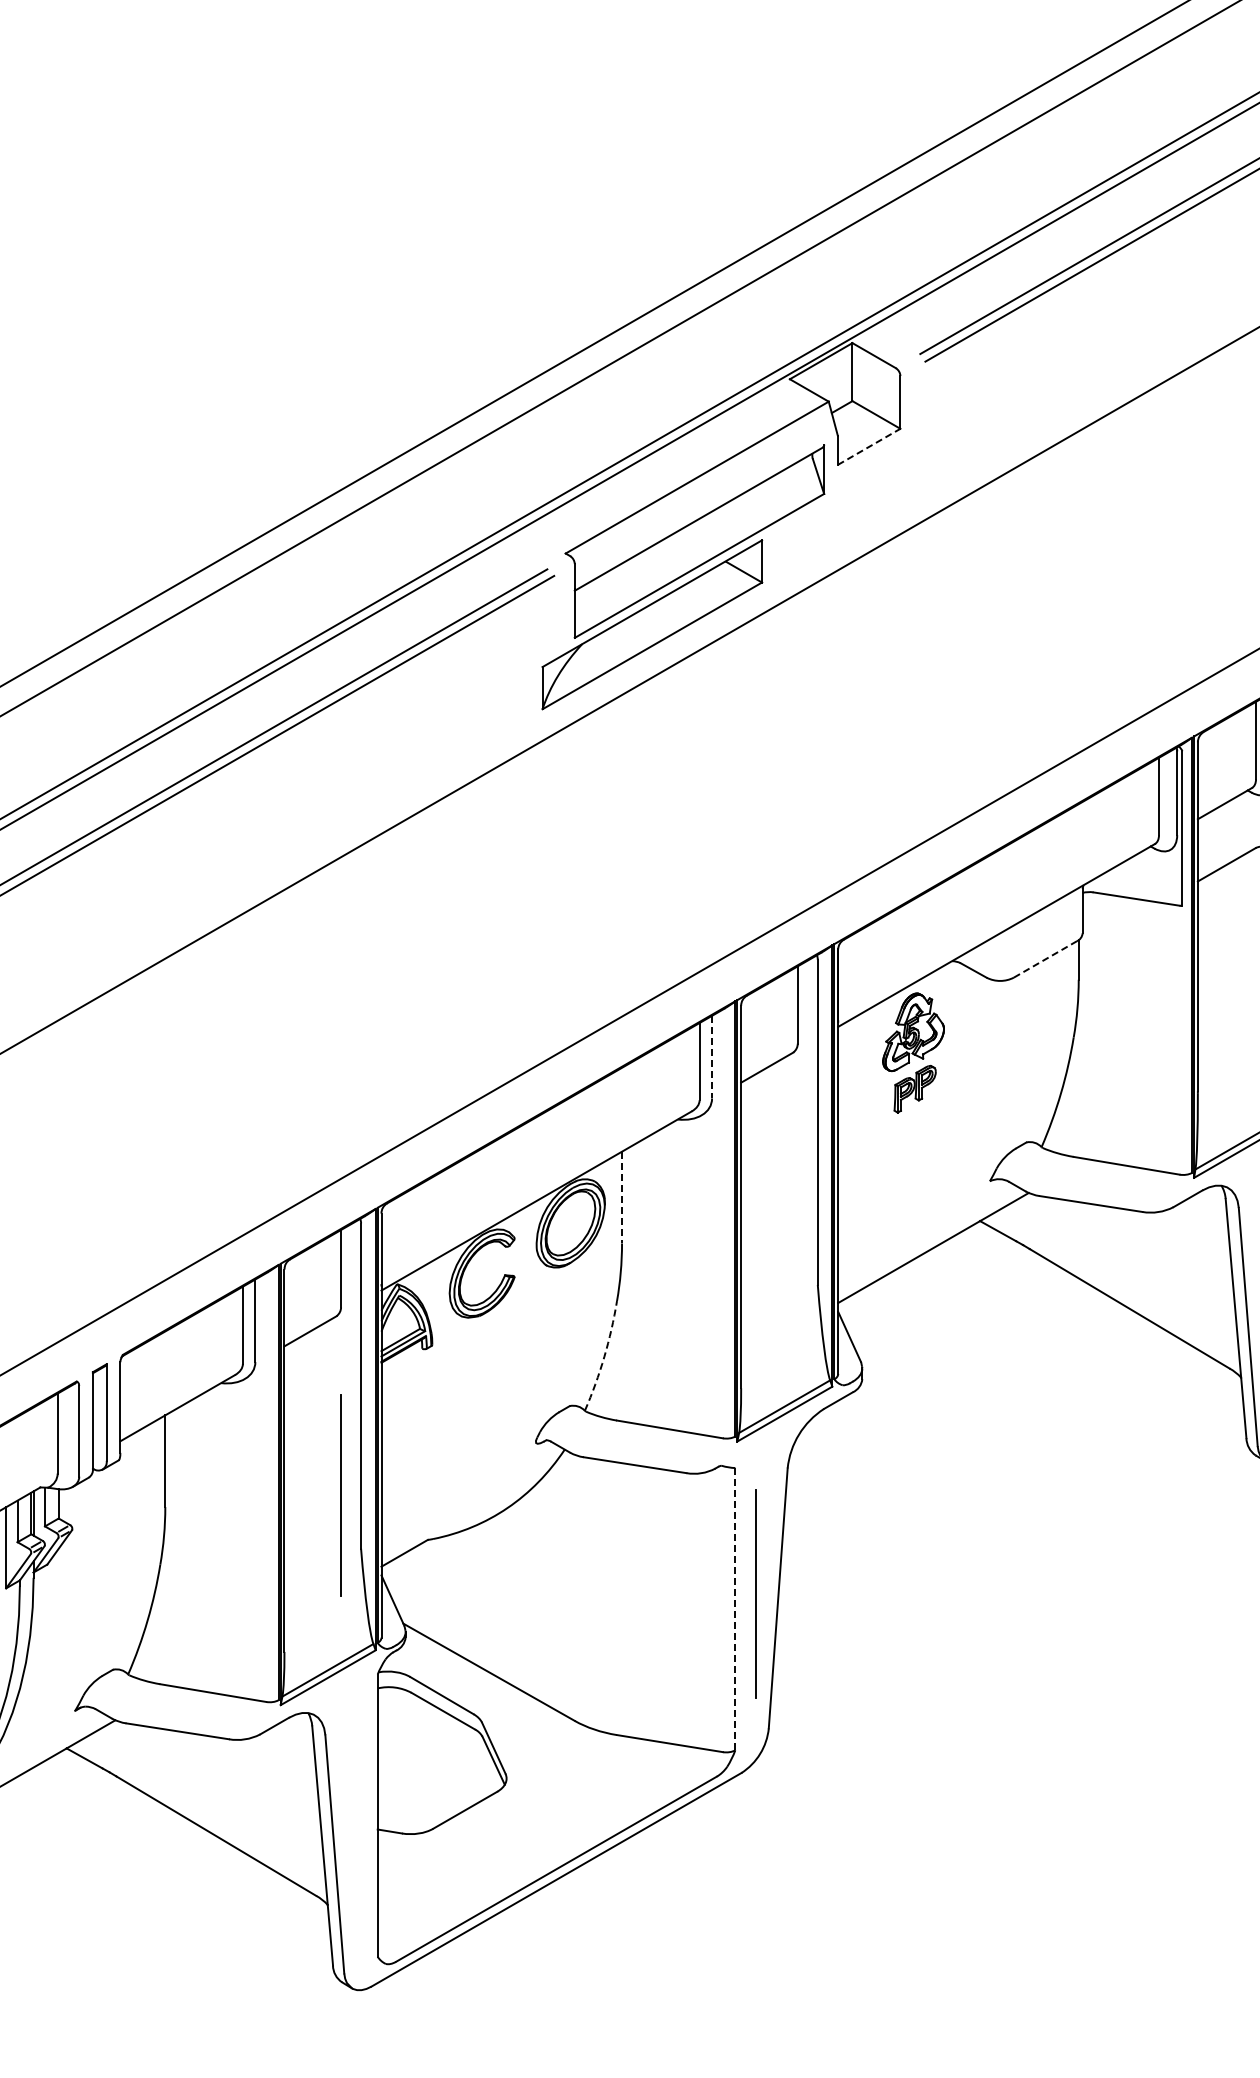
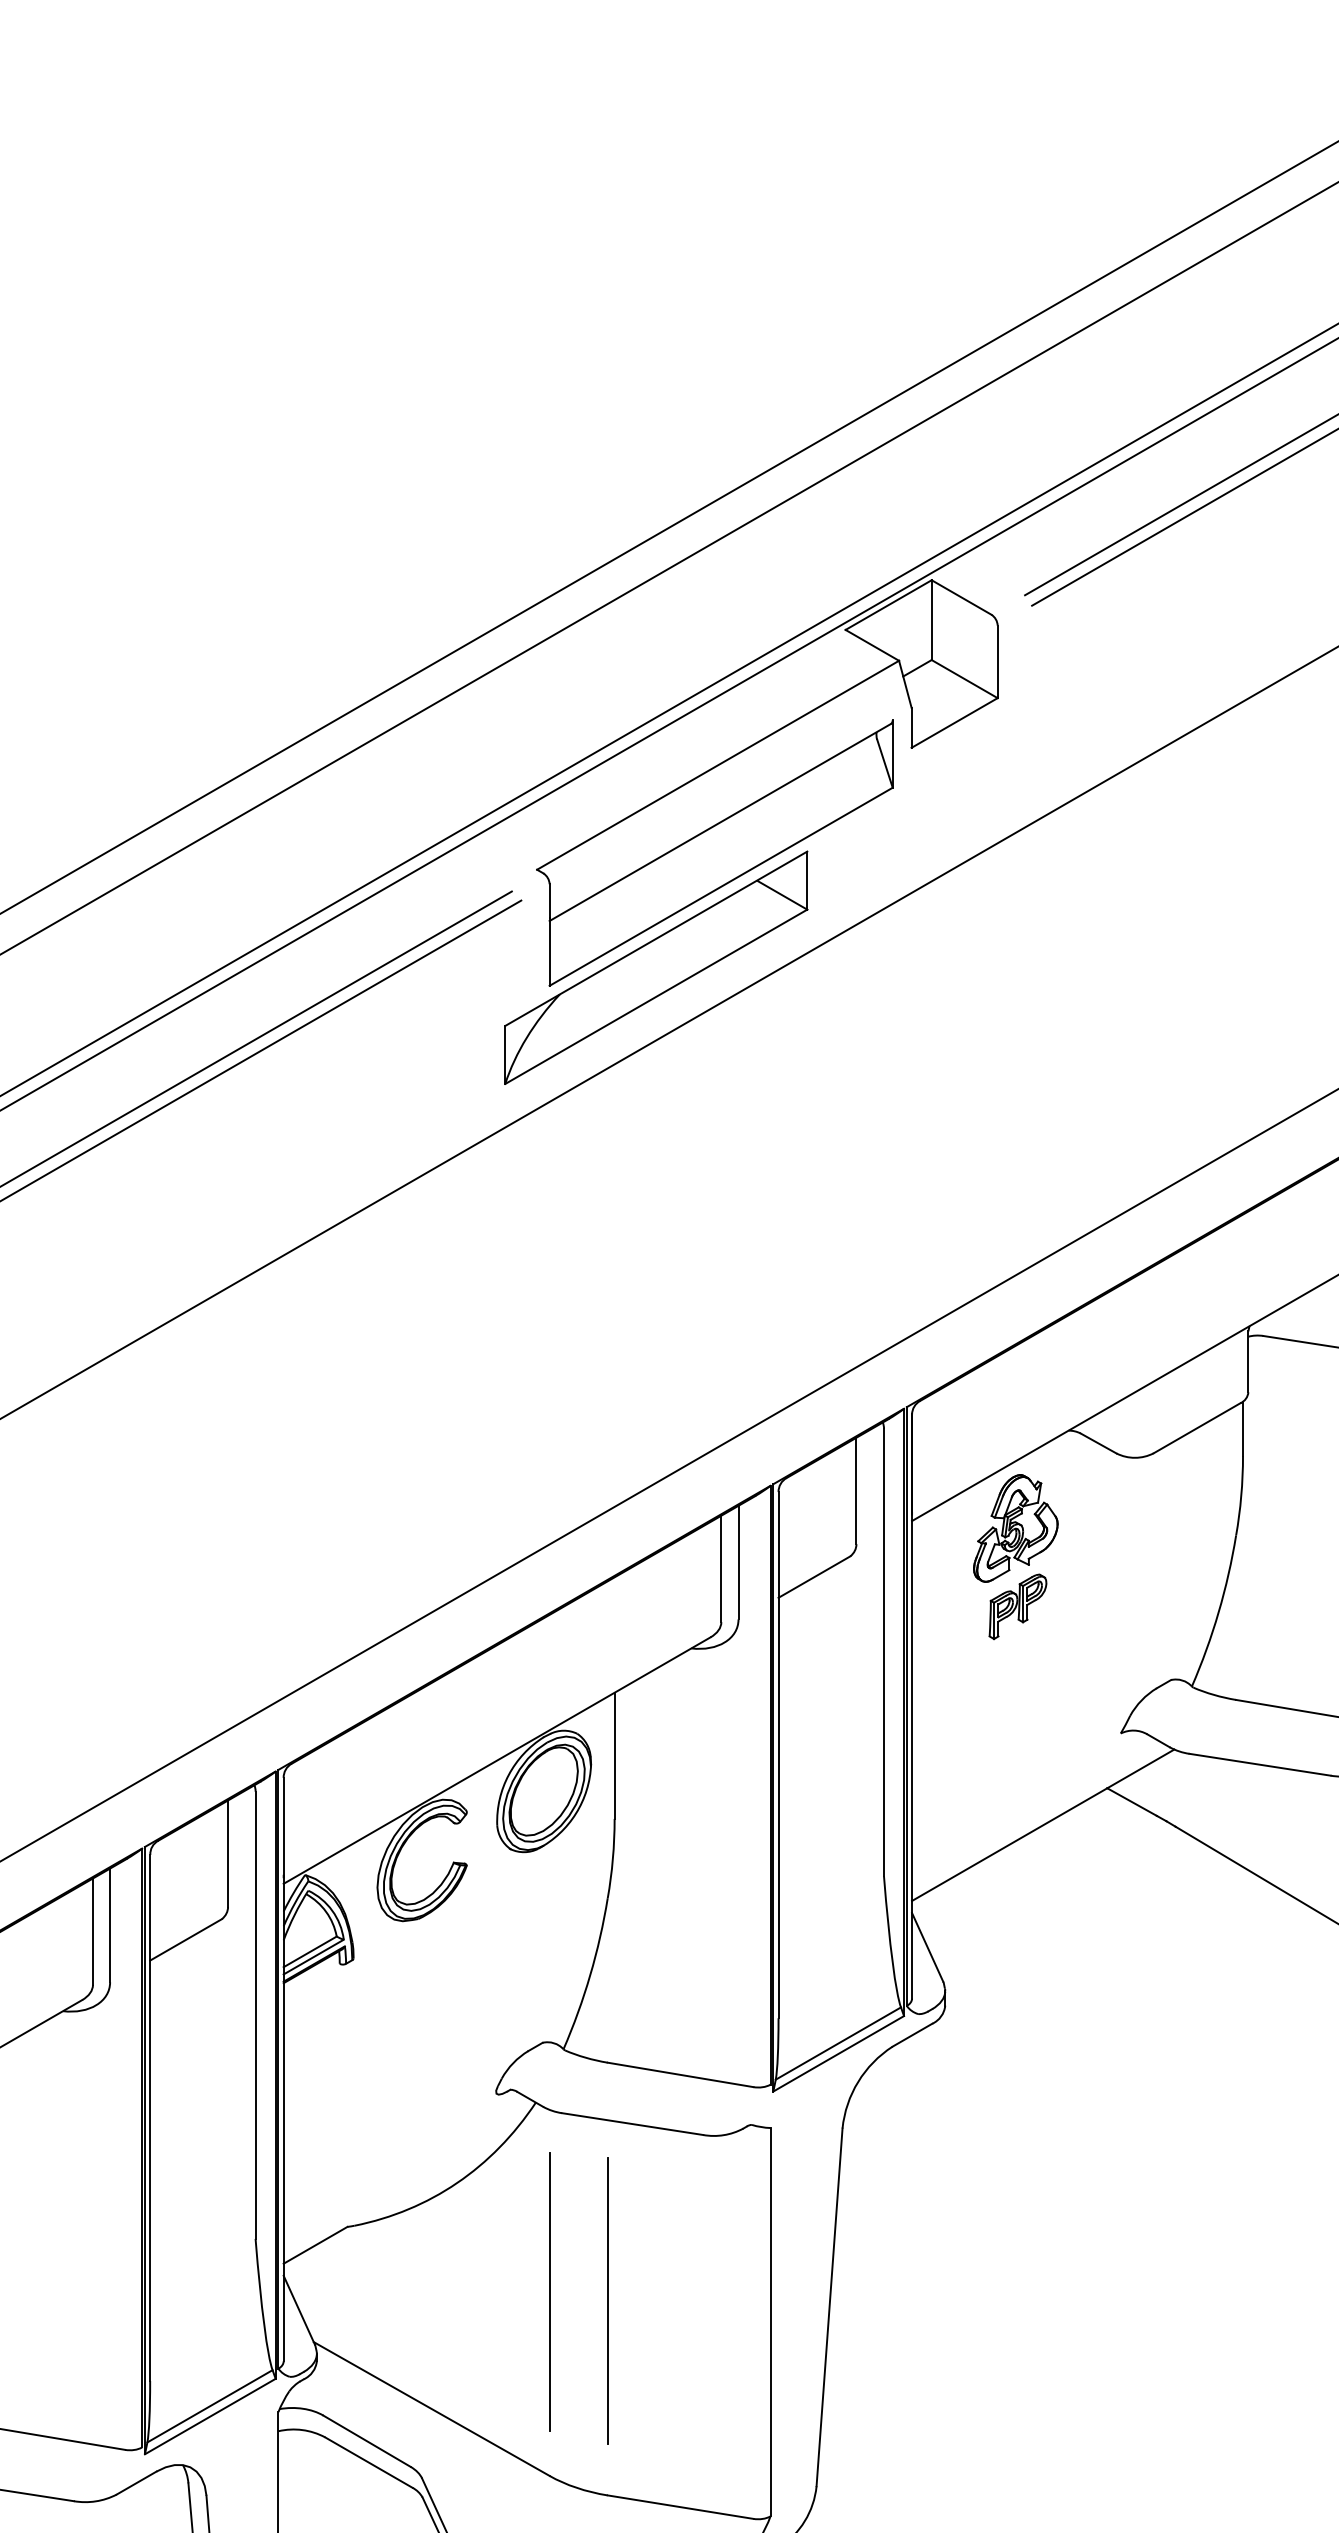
line: (869, 446) -> (955, 722), dashed -> solid
line: (1045, 959) -> (1197, 1428), dashed -> solid
line: (712, 1057) -> (739, 1563), dashed -> solid
line: (622, 1197) -> (615, 1755), dashed -> solid
arc: (604, 1356) -> (590, 1974), dashed -> solid
line: (340, 1495) -> (549, 2292), moved
line: (755, 1593) -> (607, 2300), moved
line: (735, 1609) -> (770, 2322), dashed -> solid

